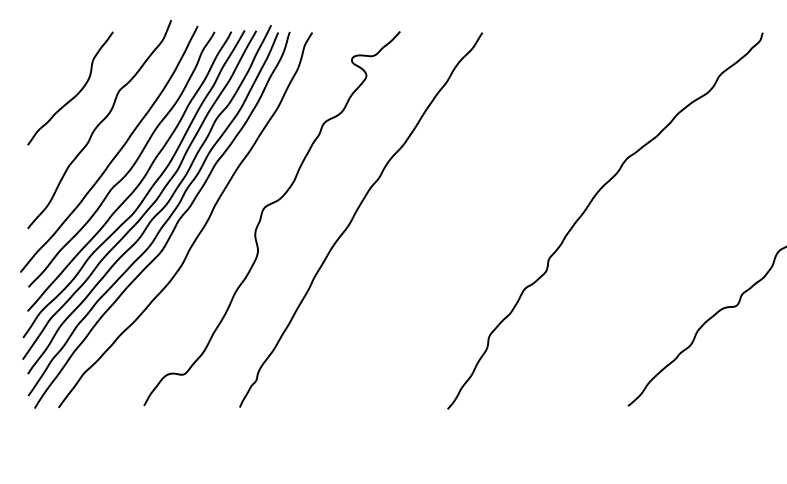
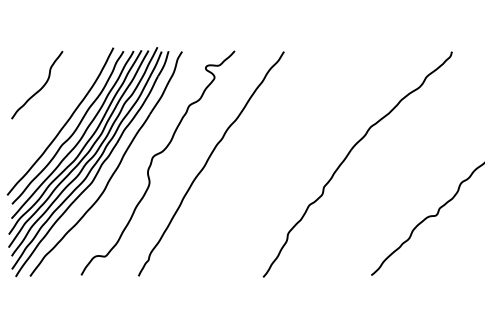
curve: (99, 124) -> (54, 106), removed

